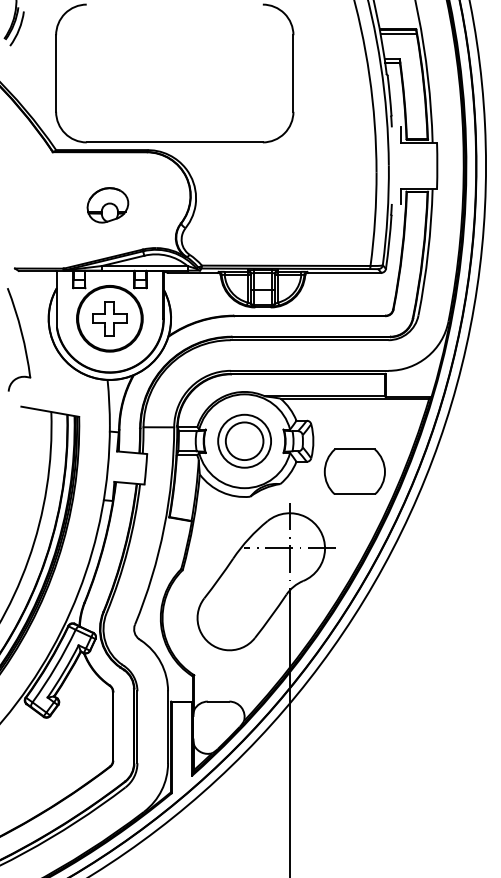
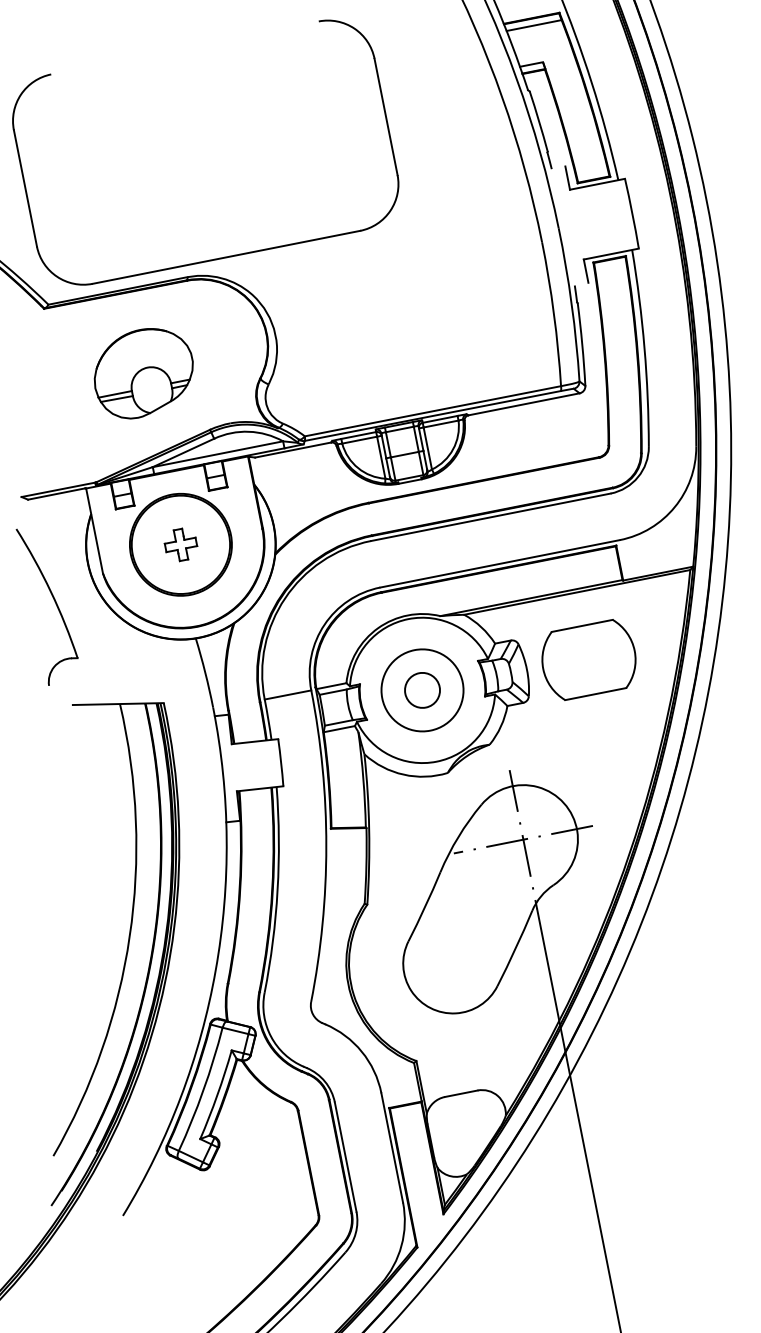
part: (107, 205) -> (143, 373), size x1.6
part: (109, 318) -> (180, 544), size x0.6
circle: (244, 441) -> (422, 690), size x0.6
part: (354, 471) -> (588, 659), moved

